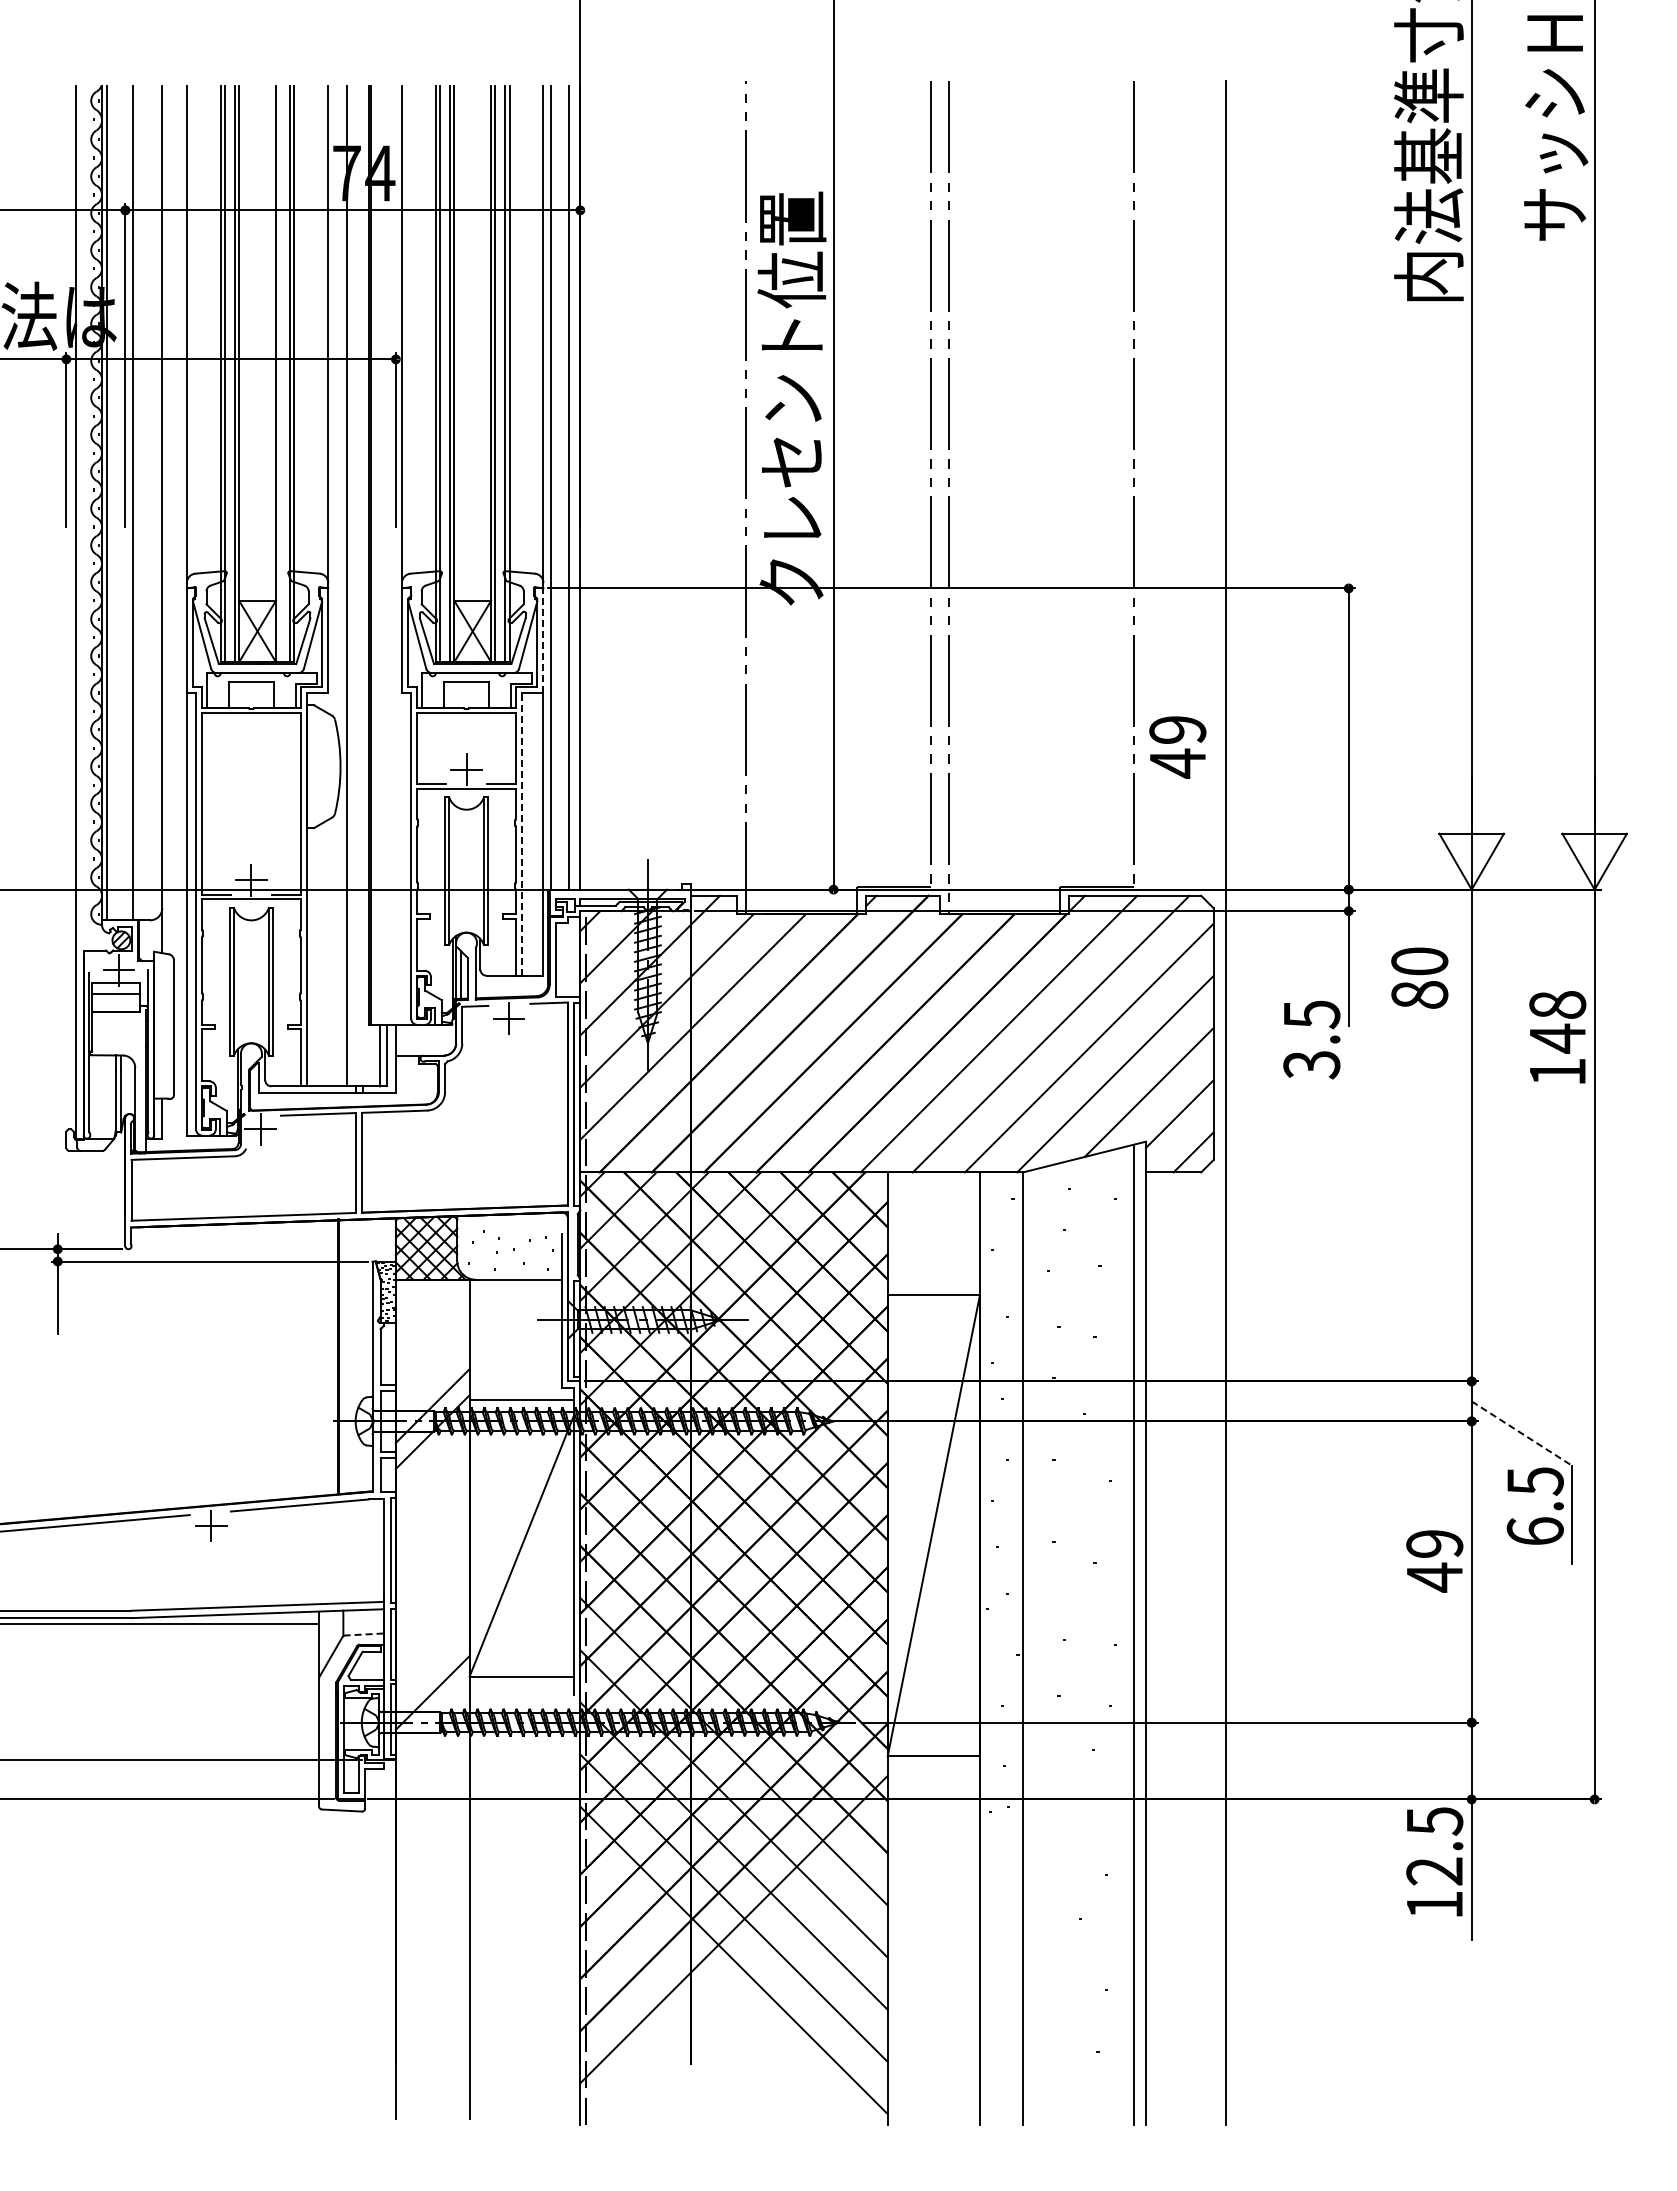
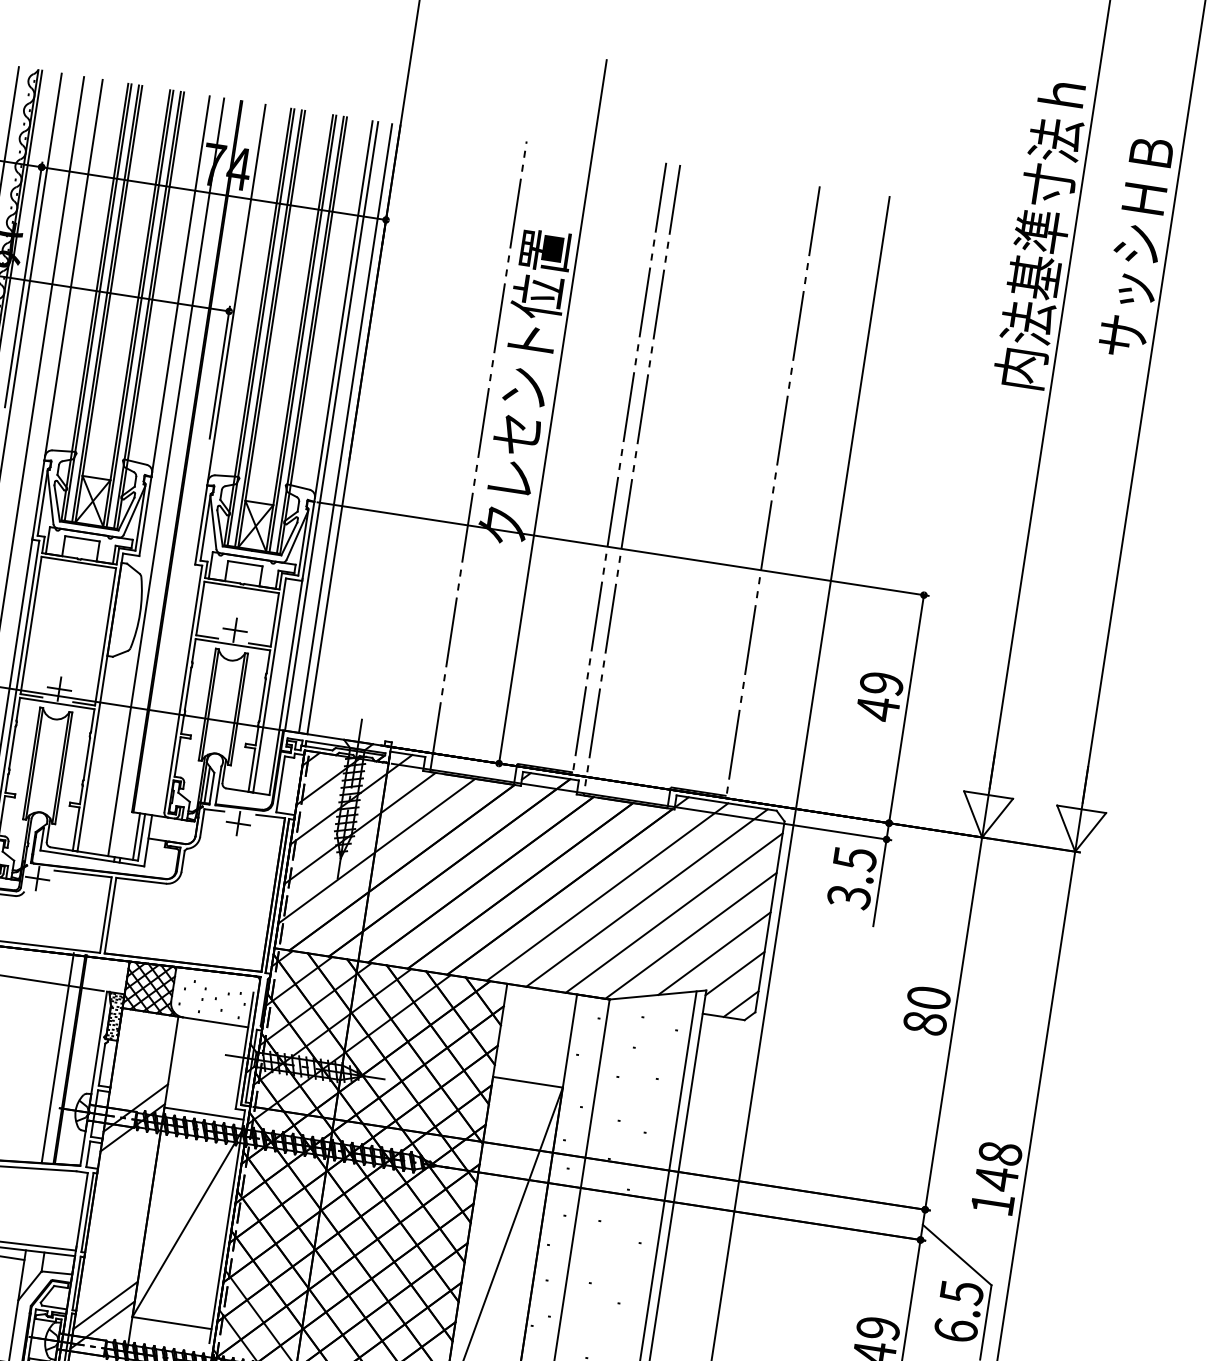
line: (280, 373) -> (140, 308), added
line: (543, 640) -> (308, 541), dashed -> solid
text: (1177, 747) -> (879, 696), moved
line: (521, 833) -> (269, 684), dashed -> solid
text: (1419, 977) -> (926, 1010), moved
text: (1557, 1037) -> (996, 1178), moved
text: (1311, 1039) -> (851, 877), moved
line: (322, 1356) -> (58, 1057), added
line: (1521, 1433) -> (956, 1254), dashed -> solid
line: (363, 1634) -> (56, 1272), dashed -> solid
line: (432, 1666) -> (105, 1305), added

